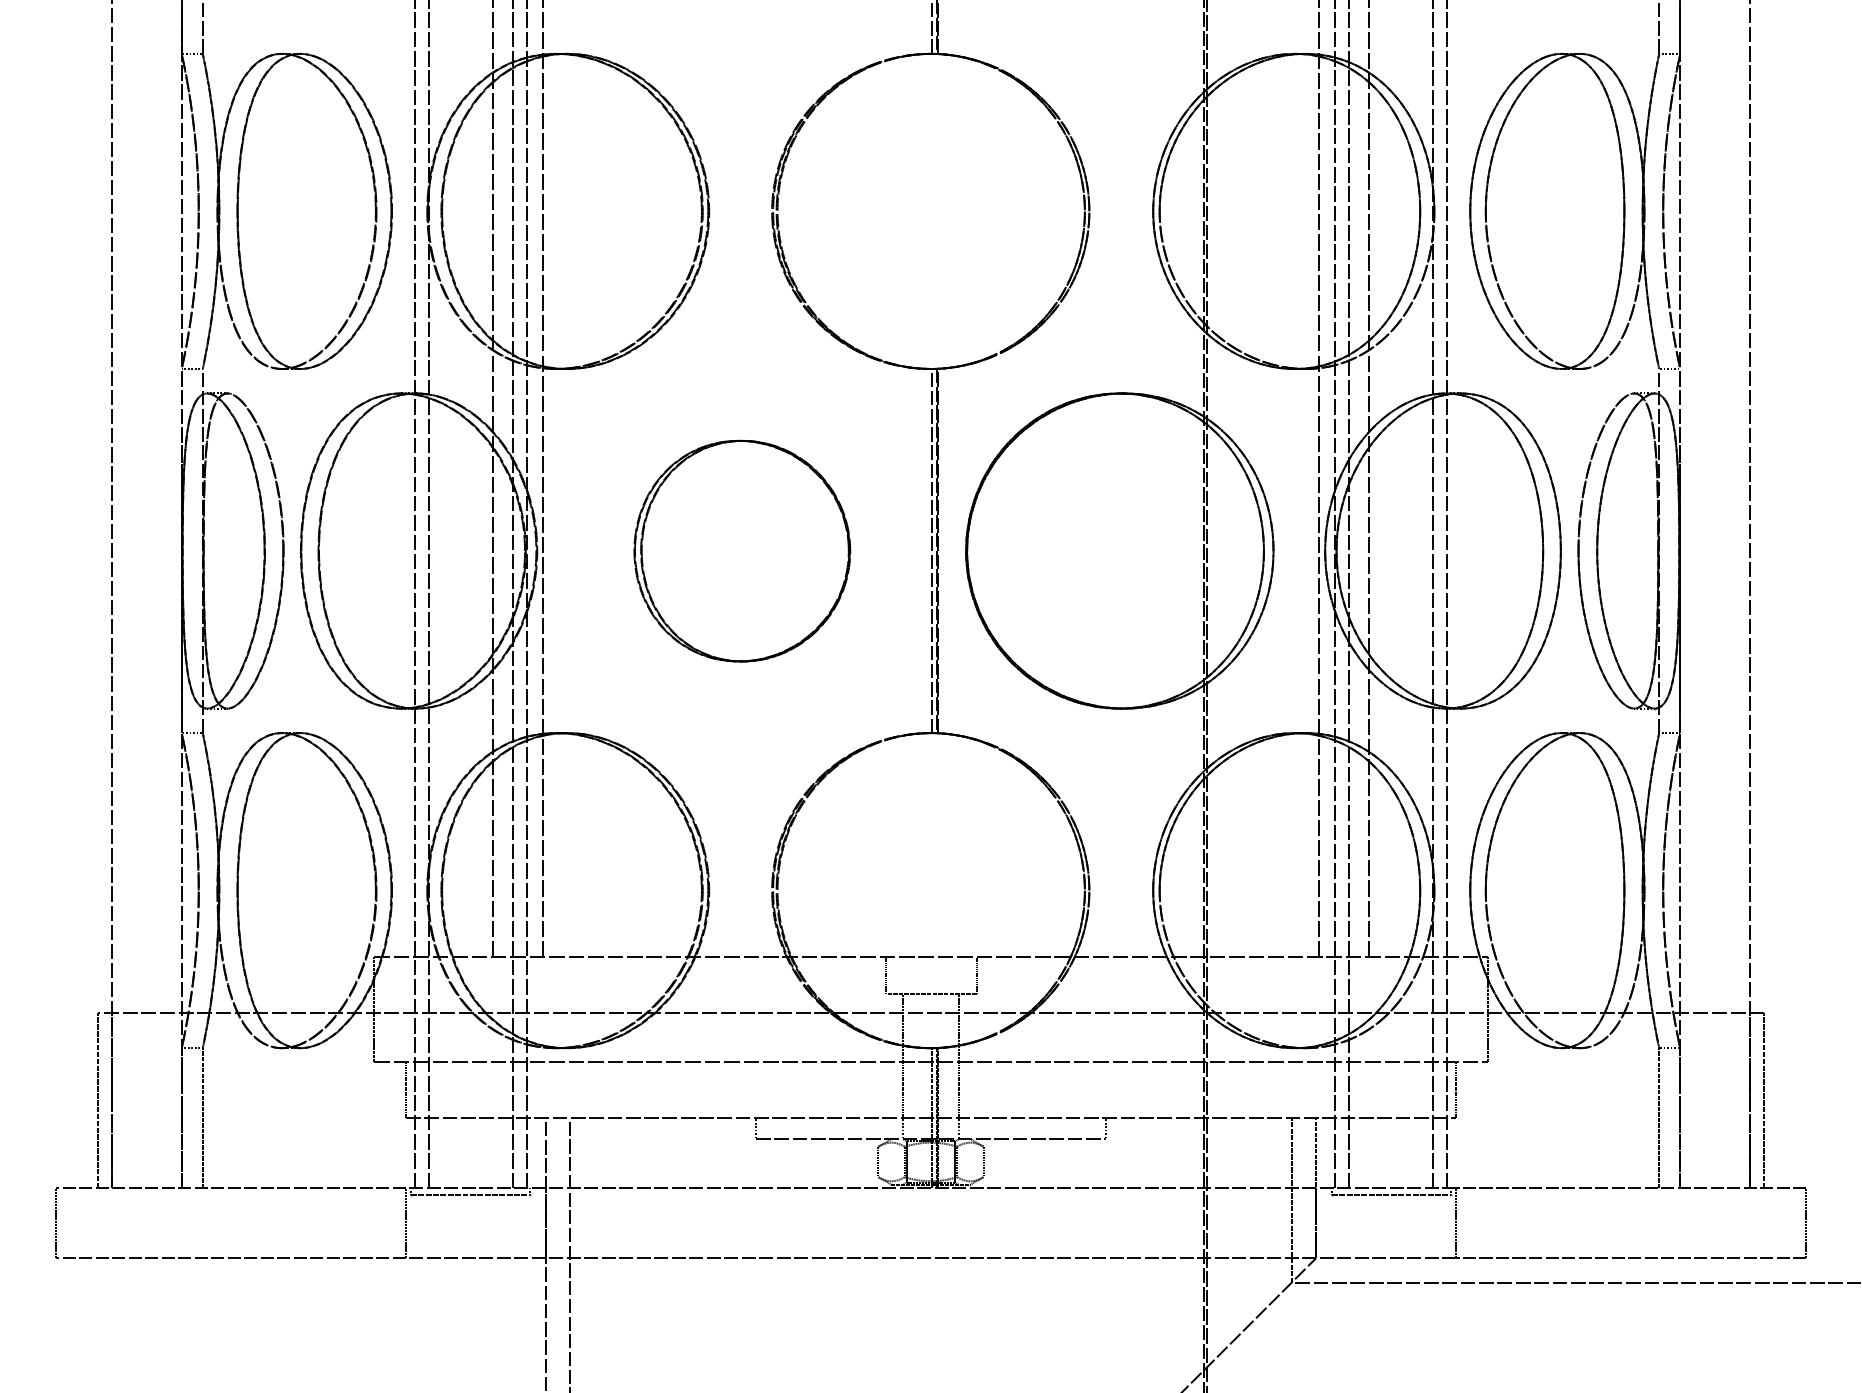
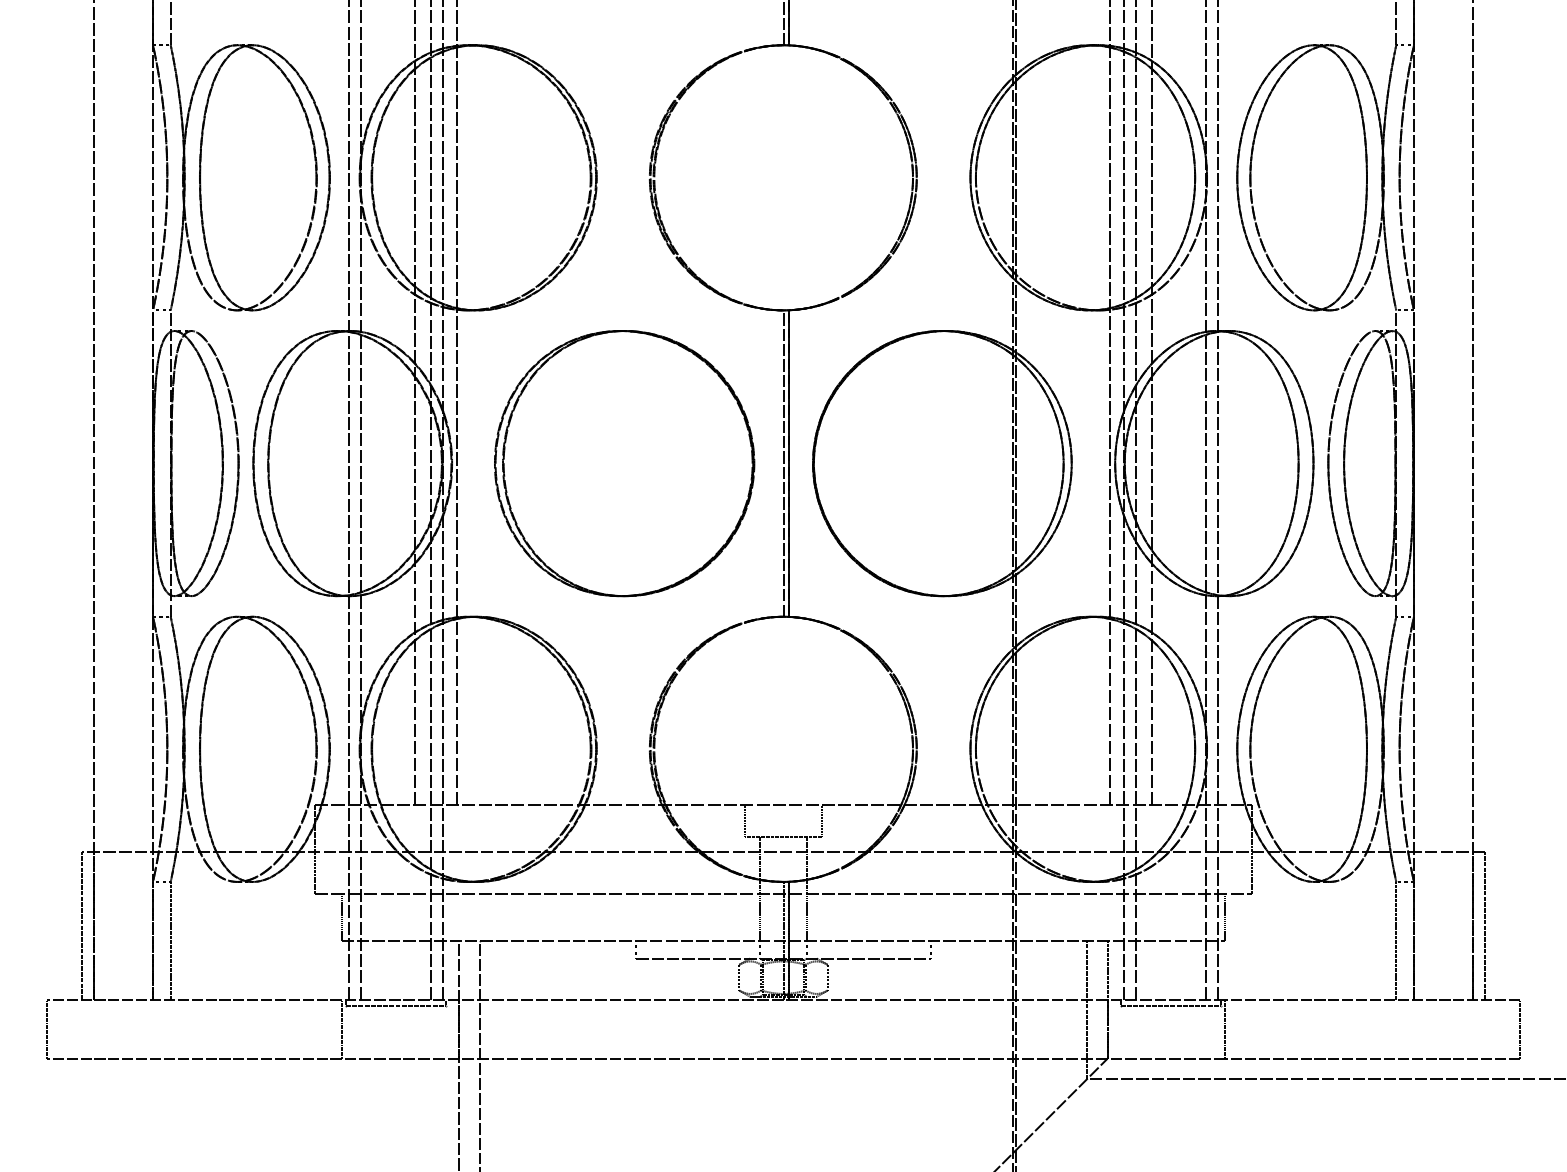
part: (742, 550) -> (624, 463), size x1.43

